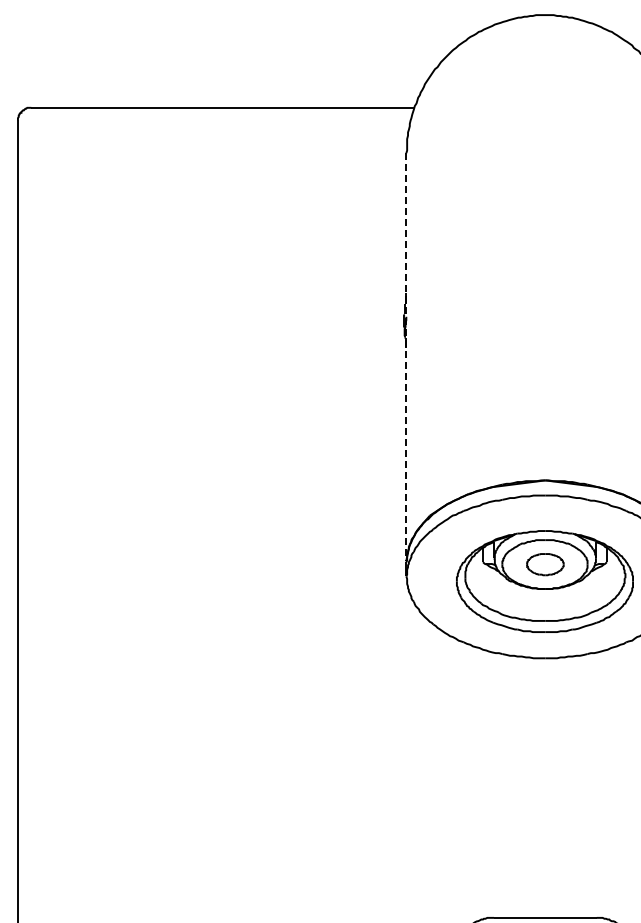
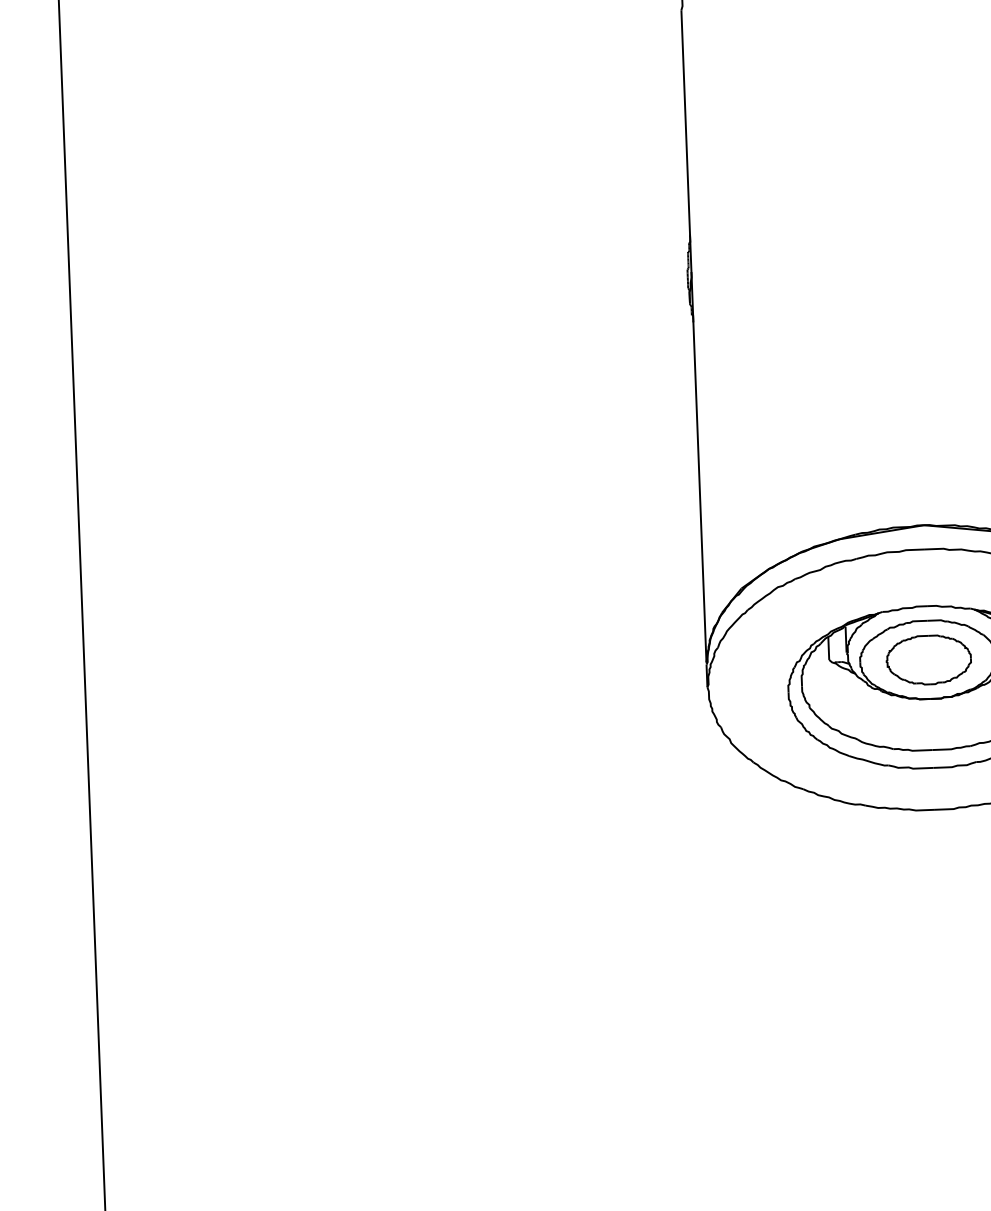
line: (406, 356) -> (694, 335), dashed -> solid
part: (545, 564) -> (929, 659), size x1.43

